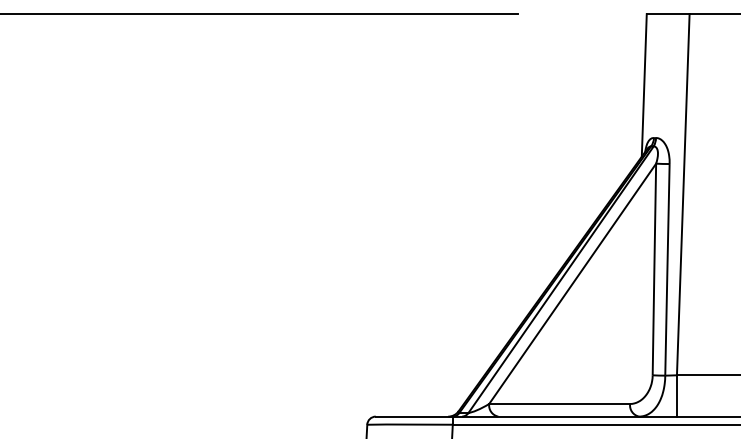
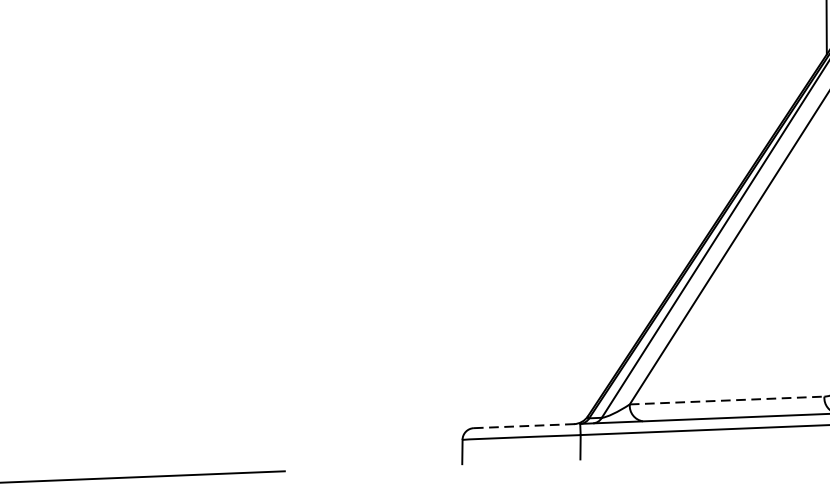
line: (560, 403) -> (728, 399), solid -> dashed
line: (414, 416) -> (527, 425), solid -> dashed

